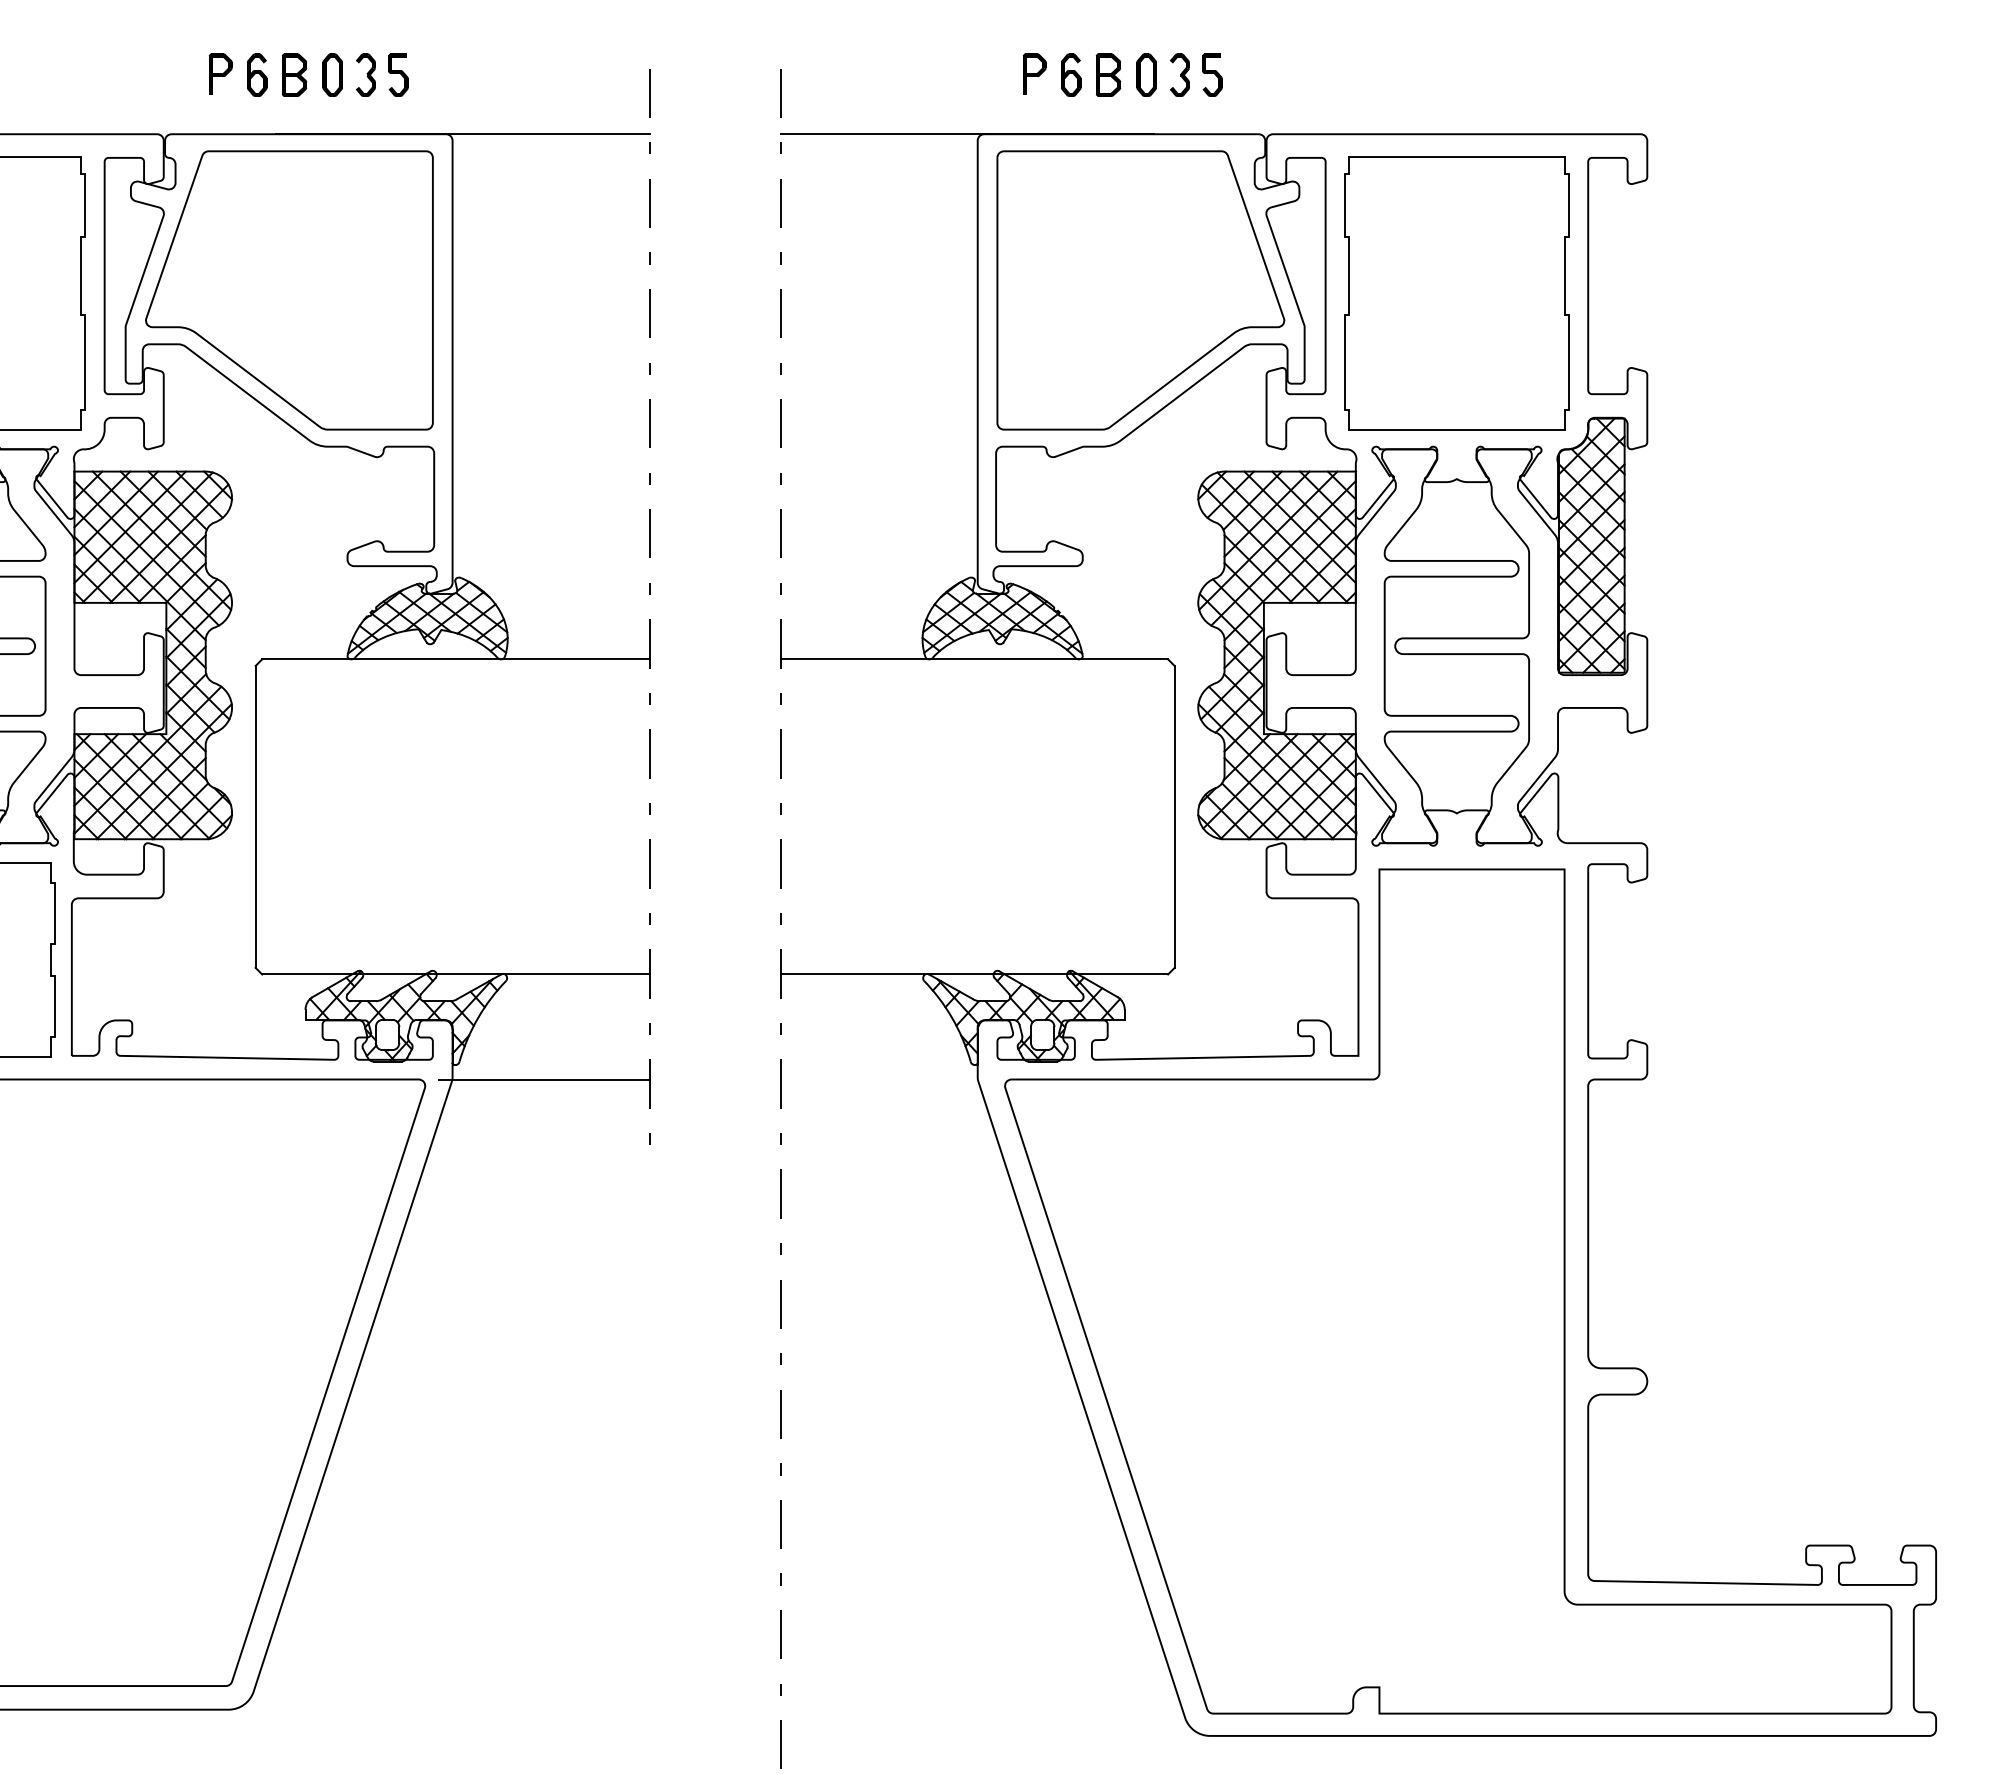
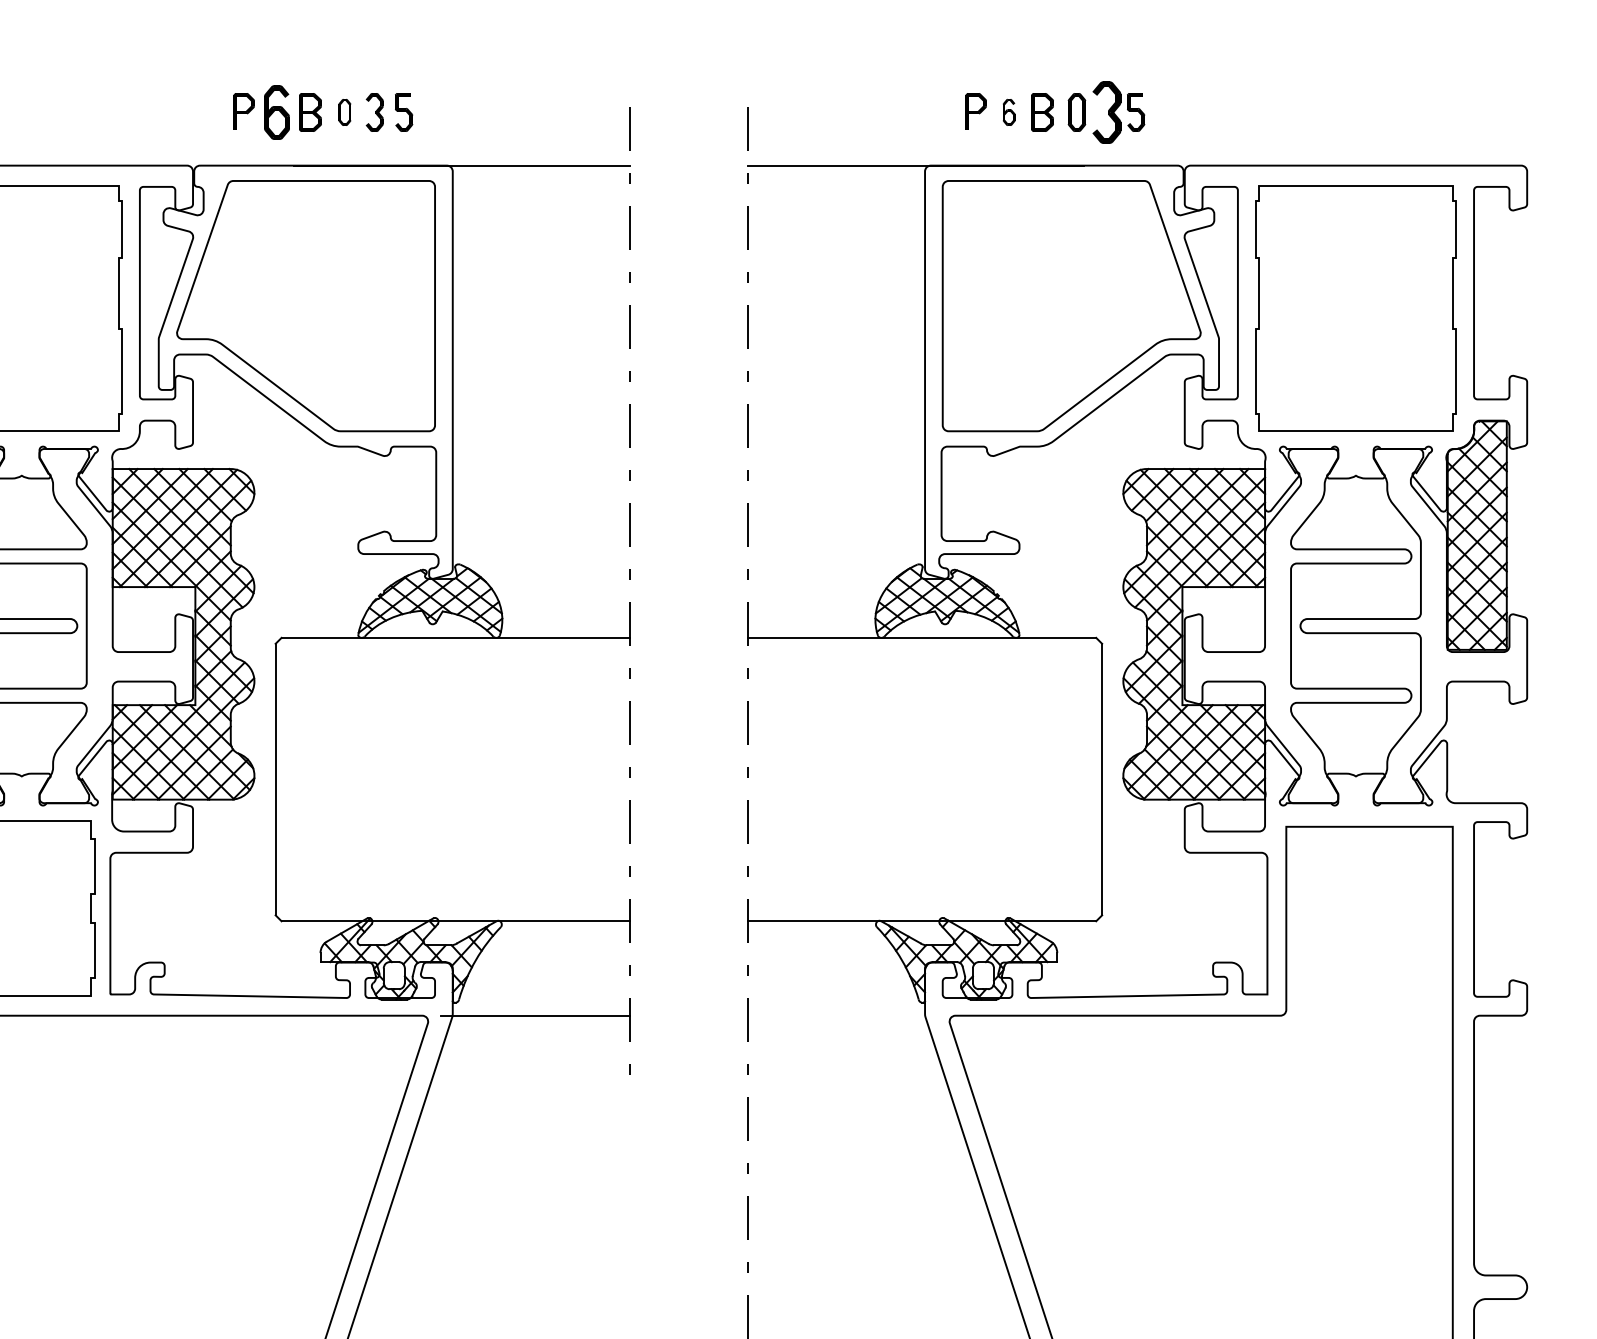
part: (257, 74) -> (277, 111), size x1.4
part: (332, 74) -> (344, 111), size x0.7
part: (1071, 74) -> (1009, 111), size x0.7
part: (1179, 74) -> (1106, 111), size x1.6

